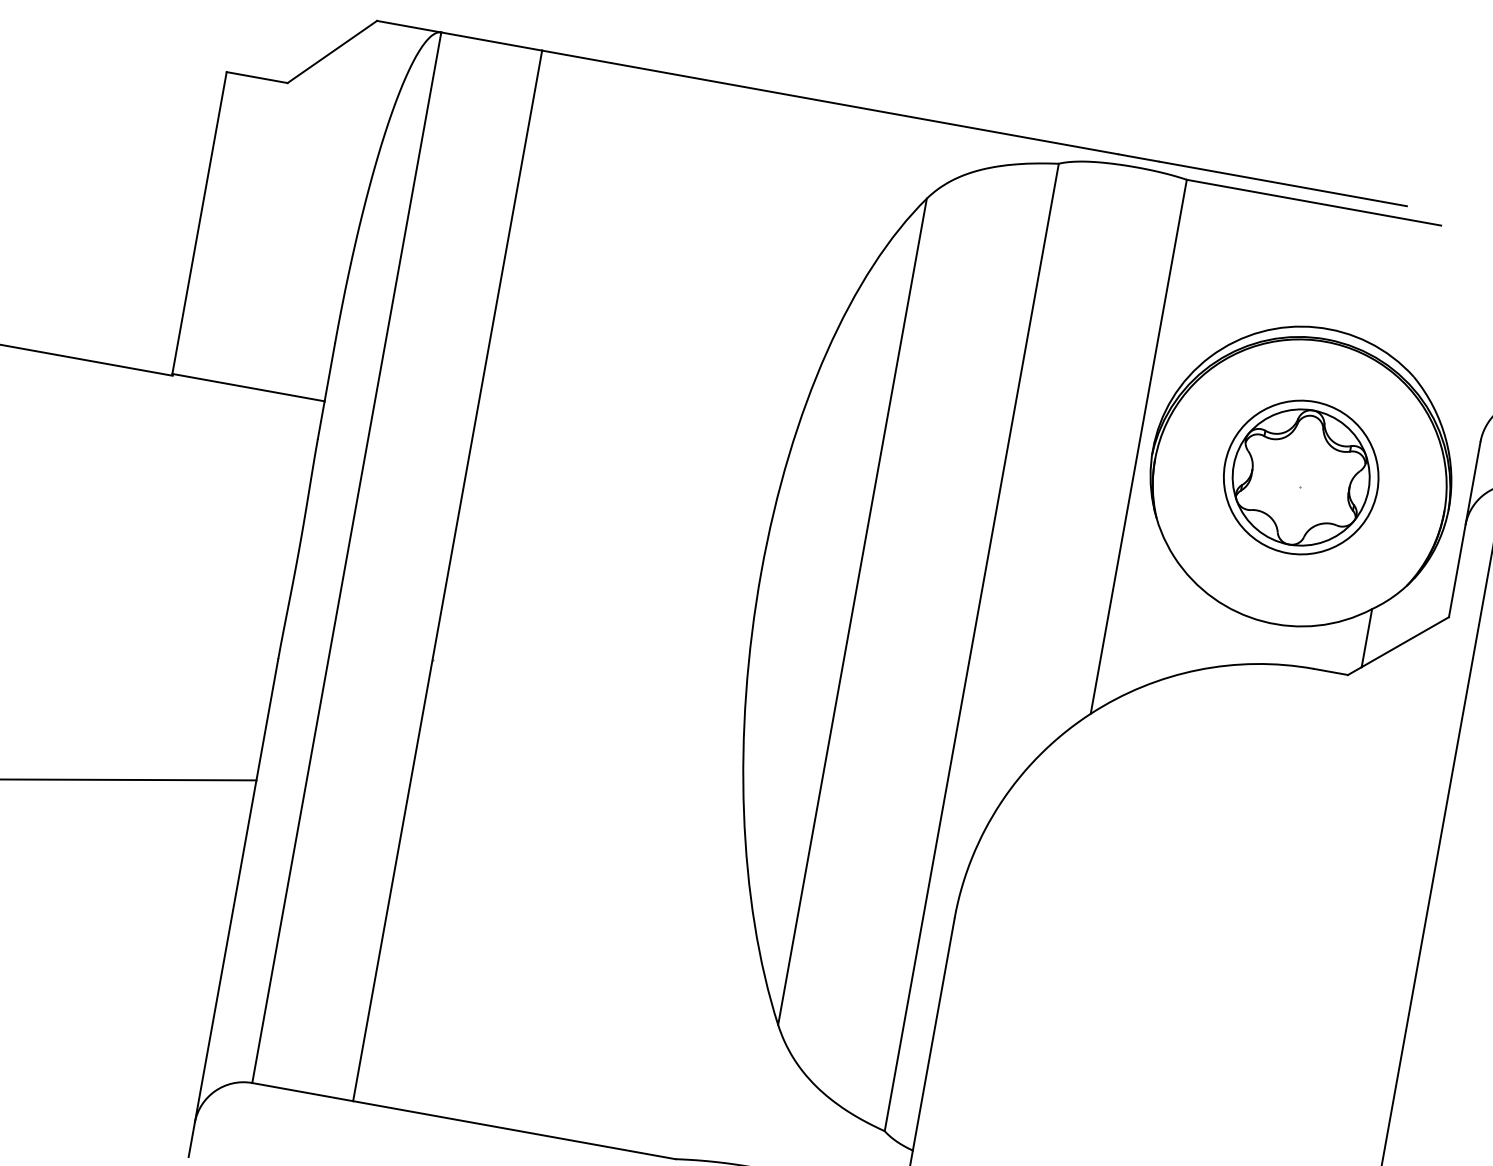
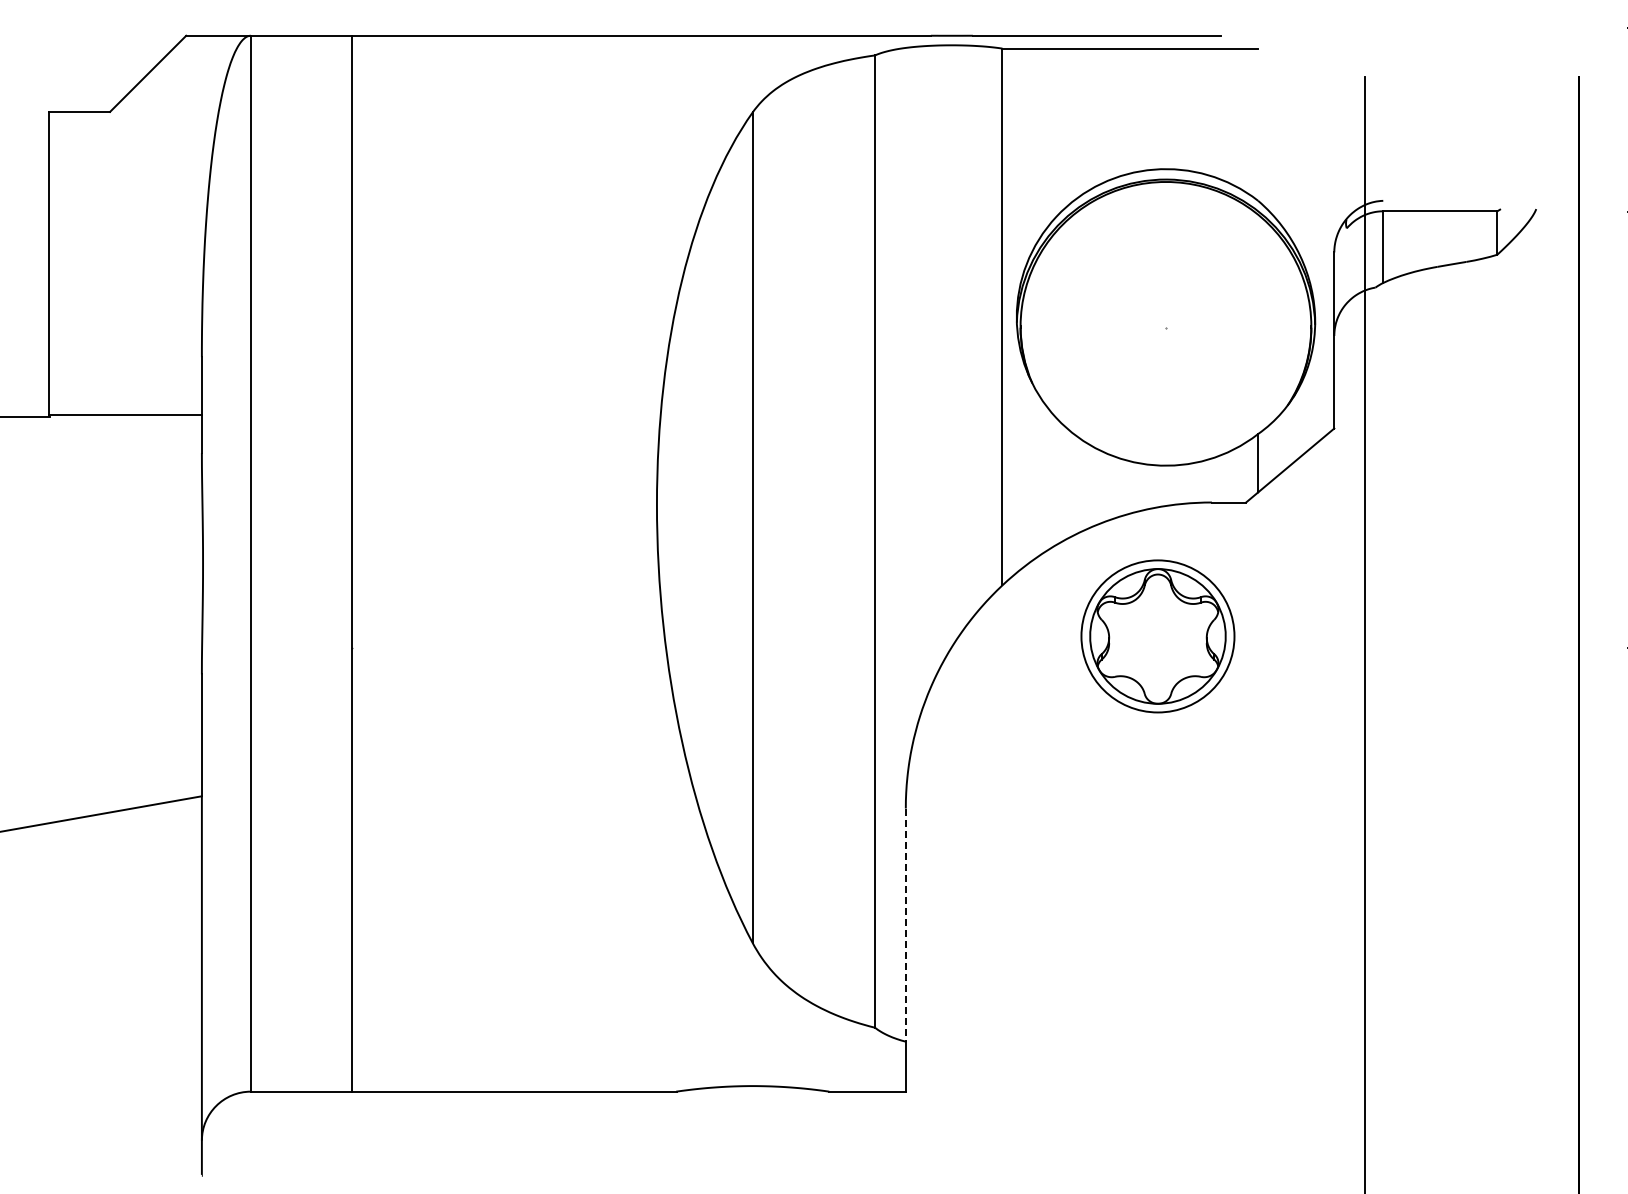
part: (1300, 477) -> (1157, 636), moved
line: (933, 1034) -> (905, 925), solid -> dashed

